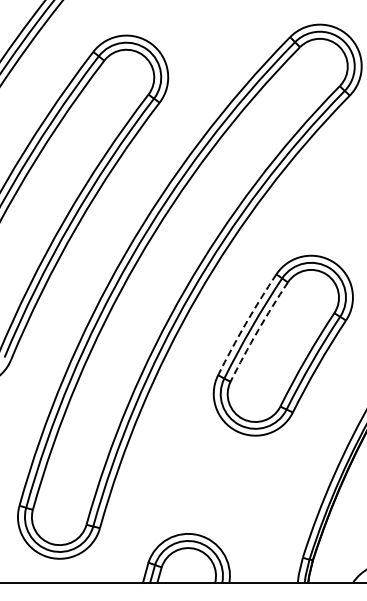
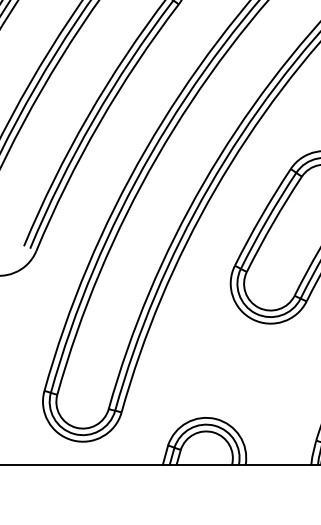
arc: (245, 323) -> (261, 216), dashed -> solid
arc: (257, 331) -> (272, 223), dashed -> solid

